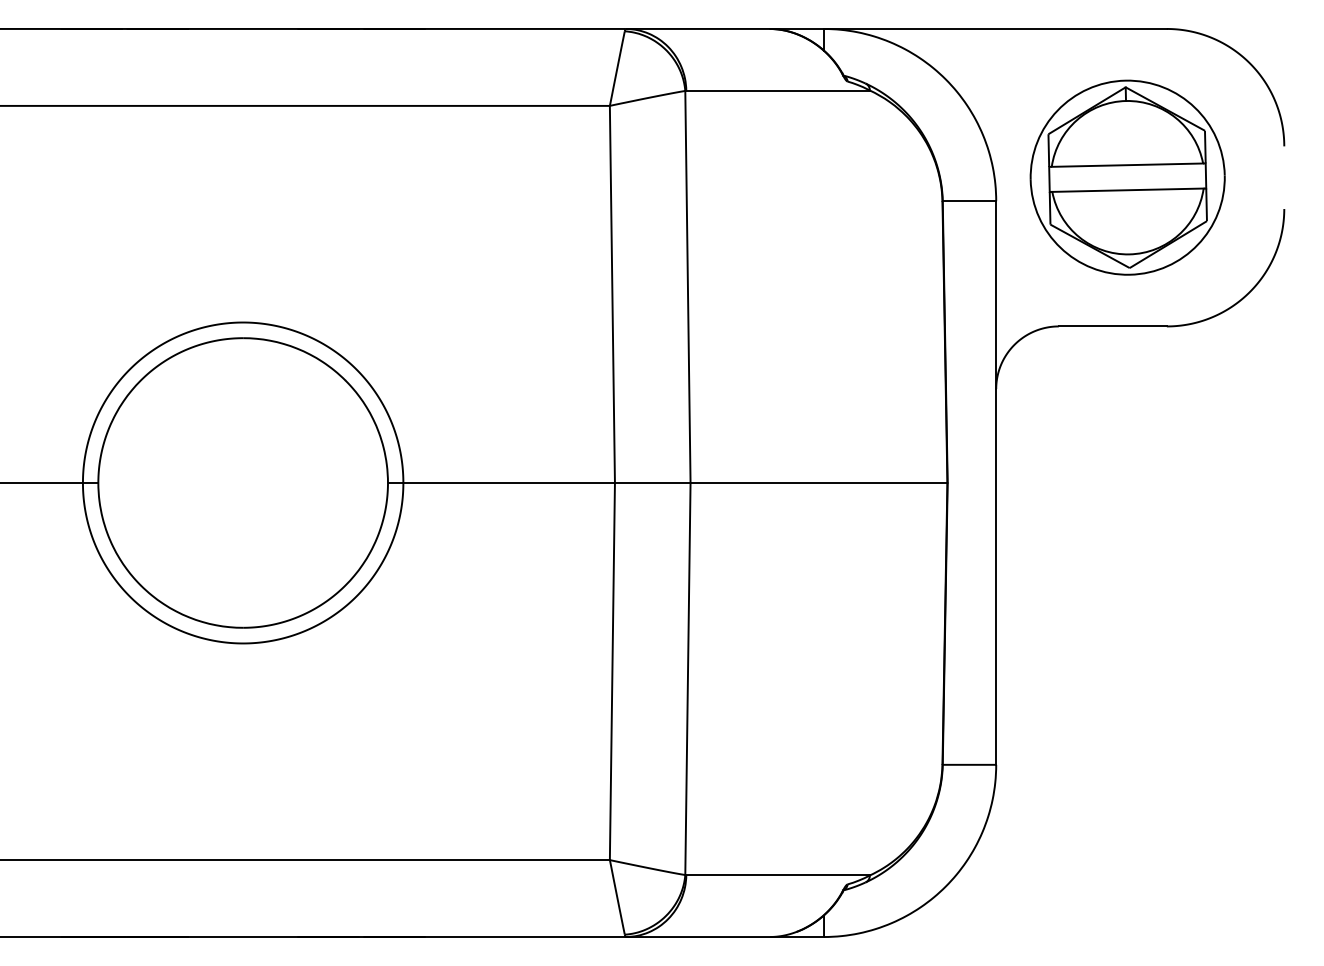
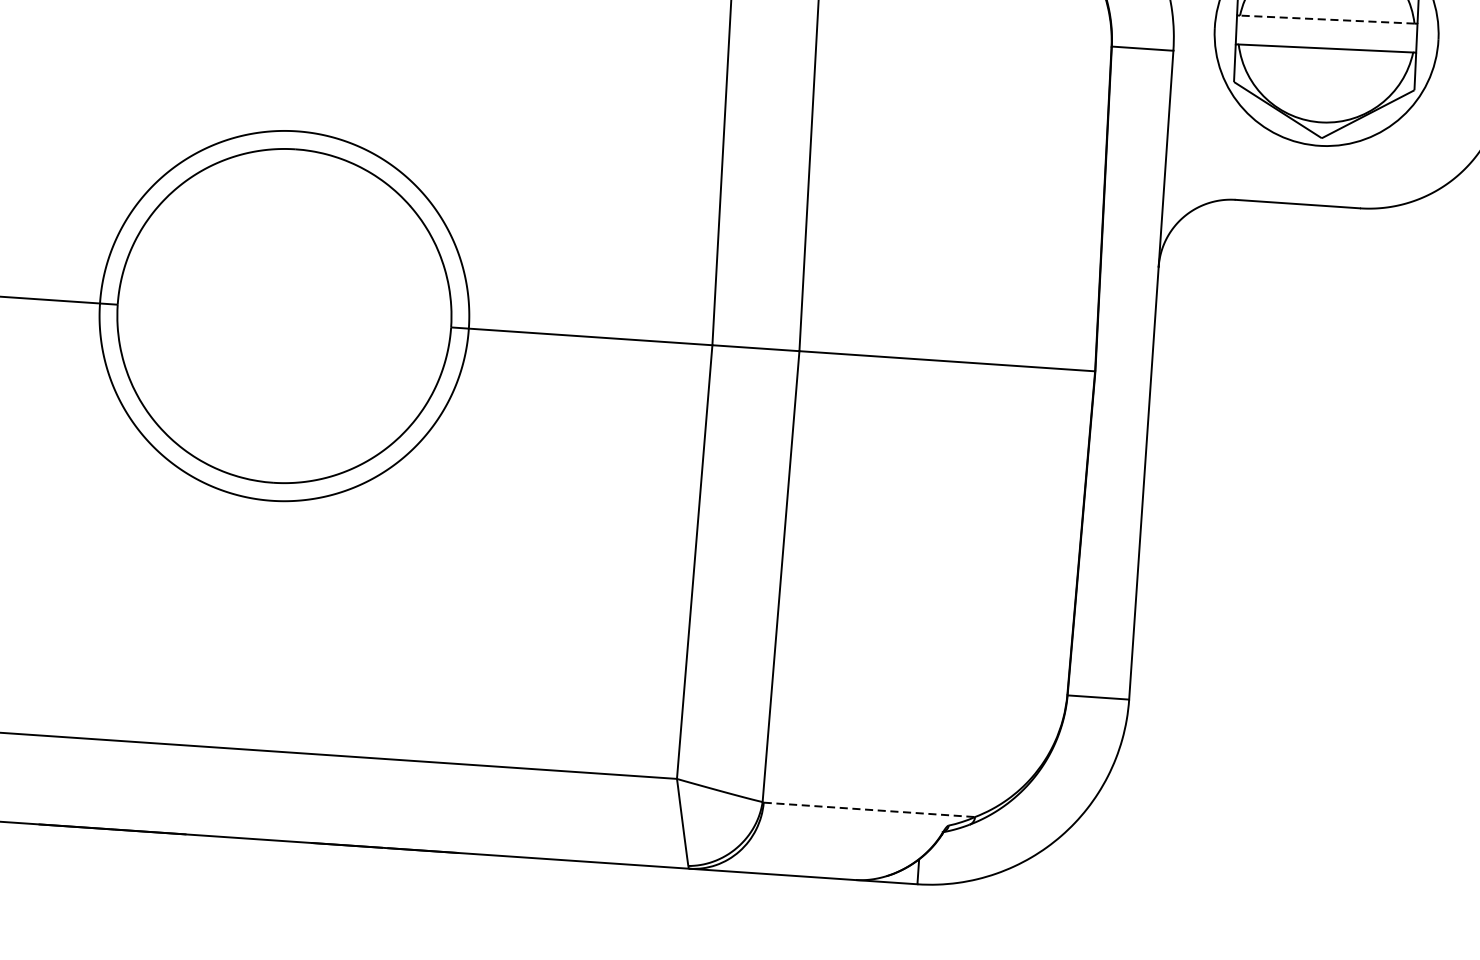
line: (1127, 165) -> (1327, 19), solid -> dashed
line: (778, 875) -> (869, 809), solid -> dashed

